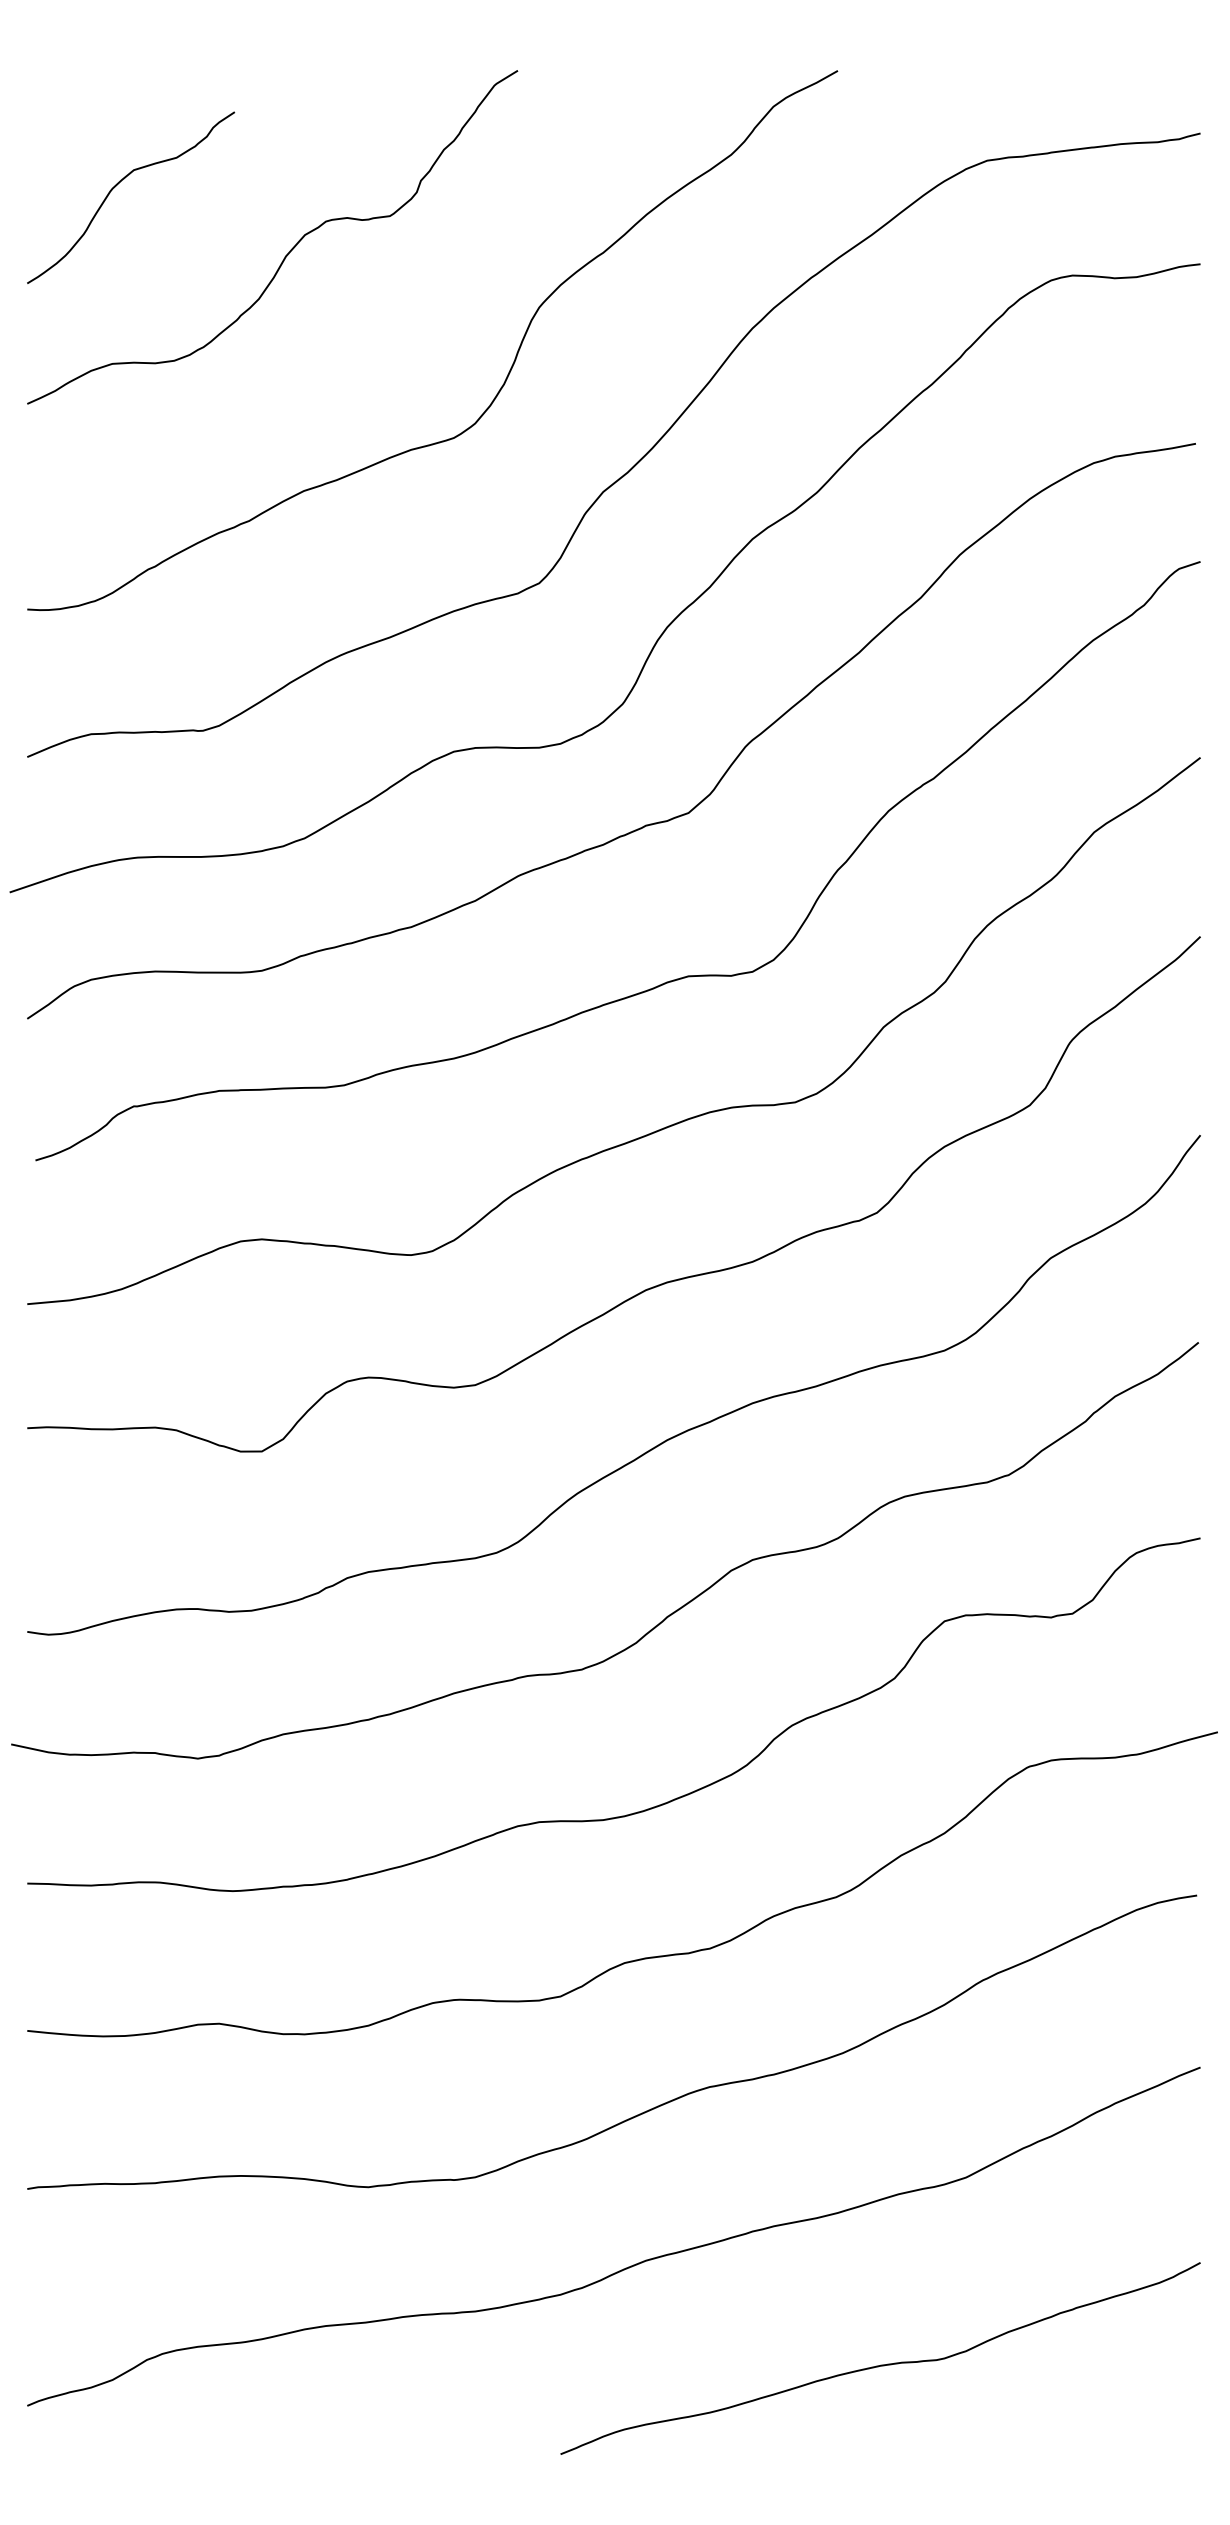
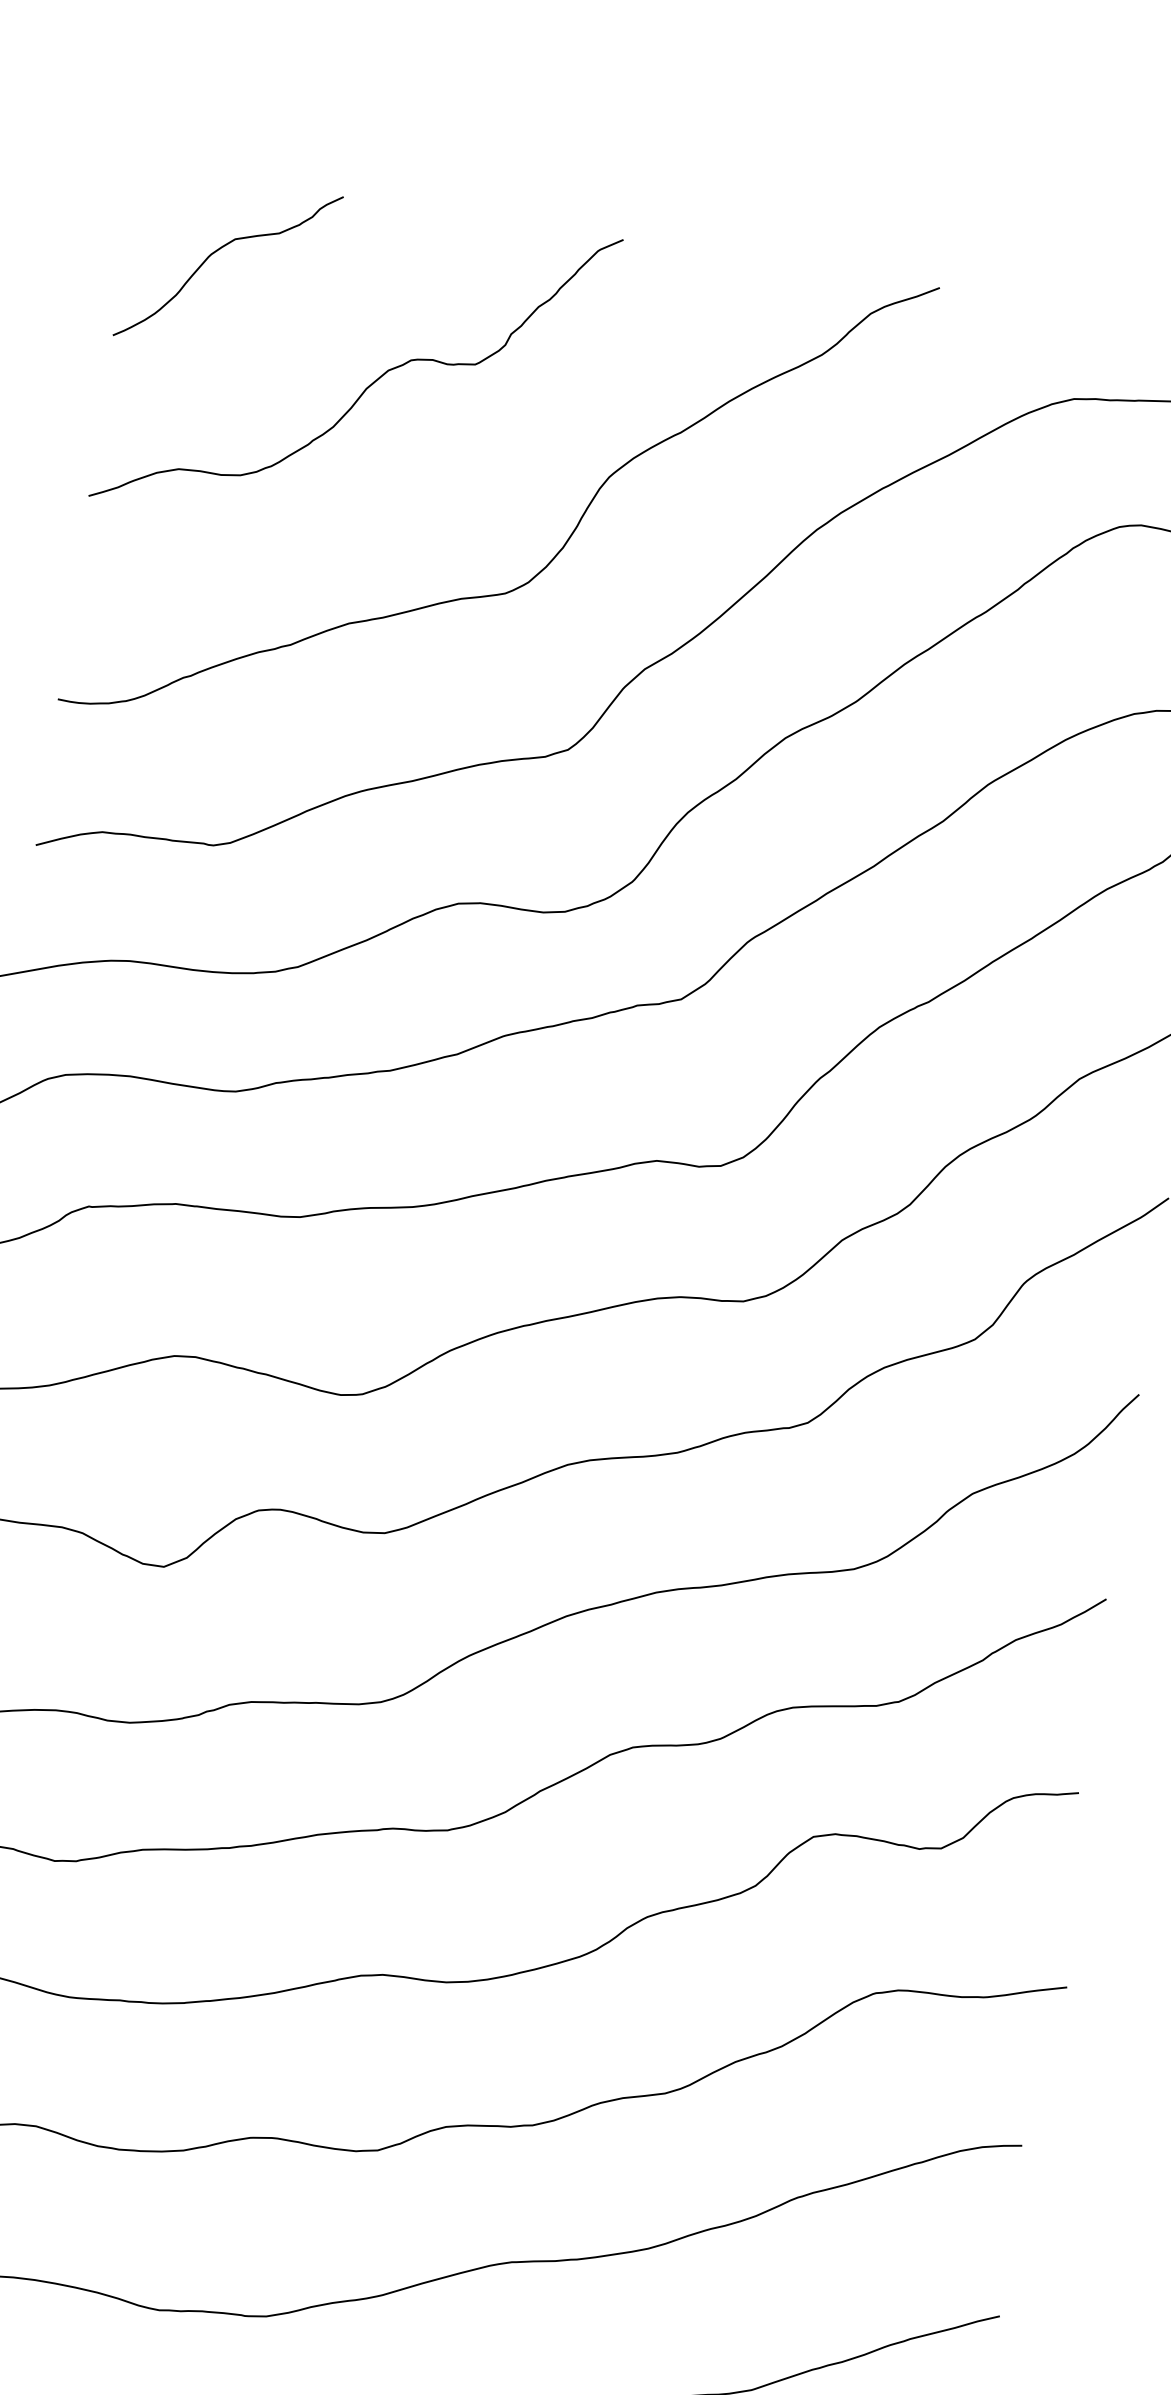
curve: (118, 184) -> (217, 251), moved

